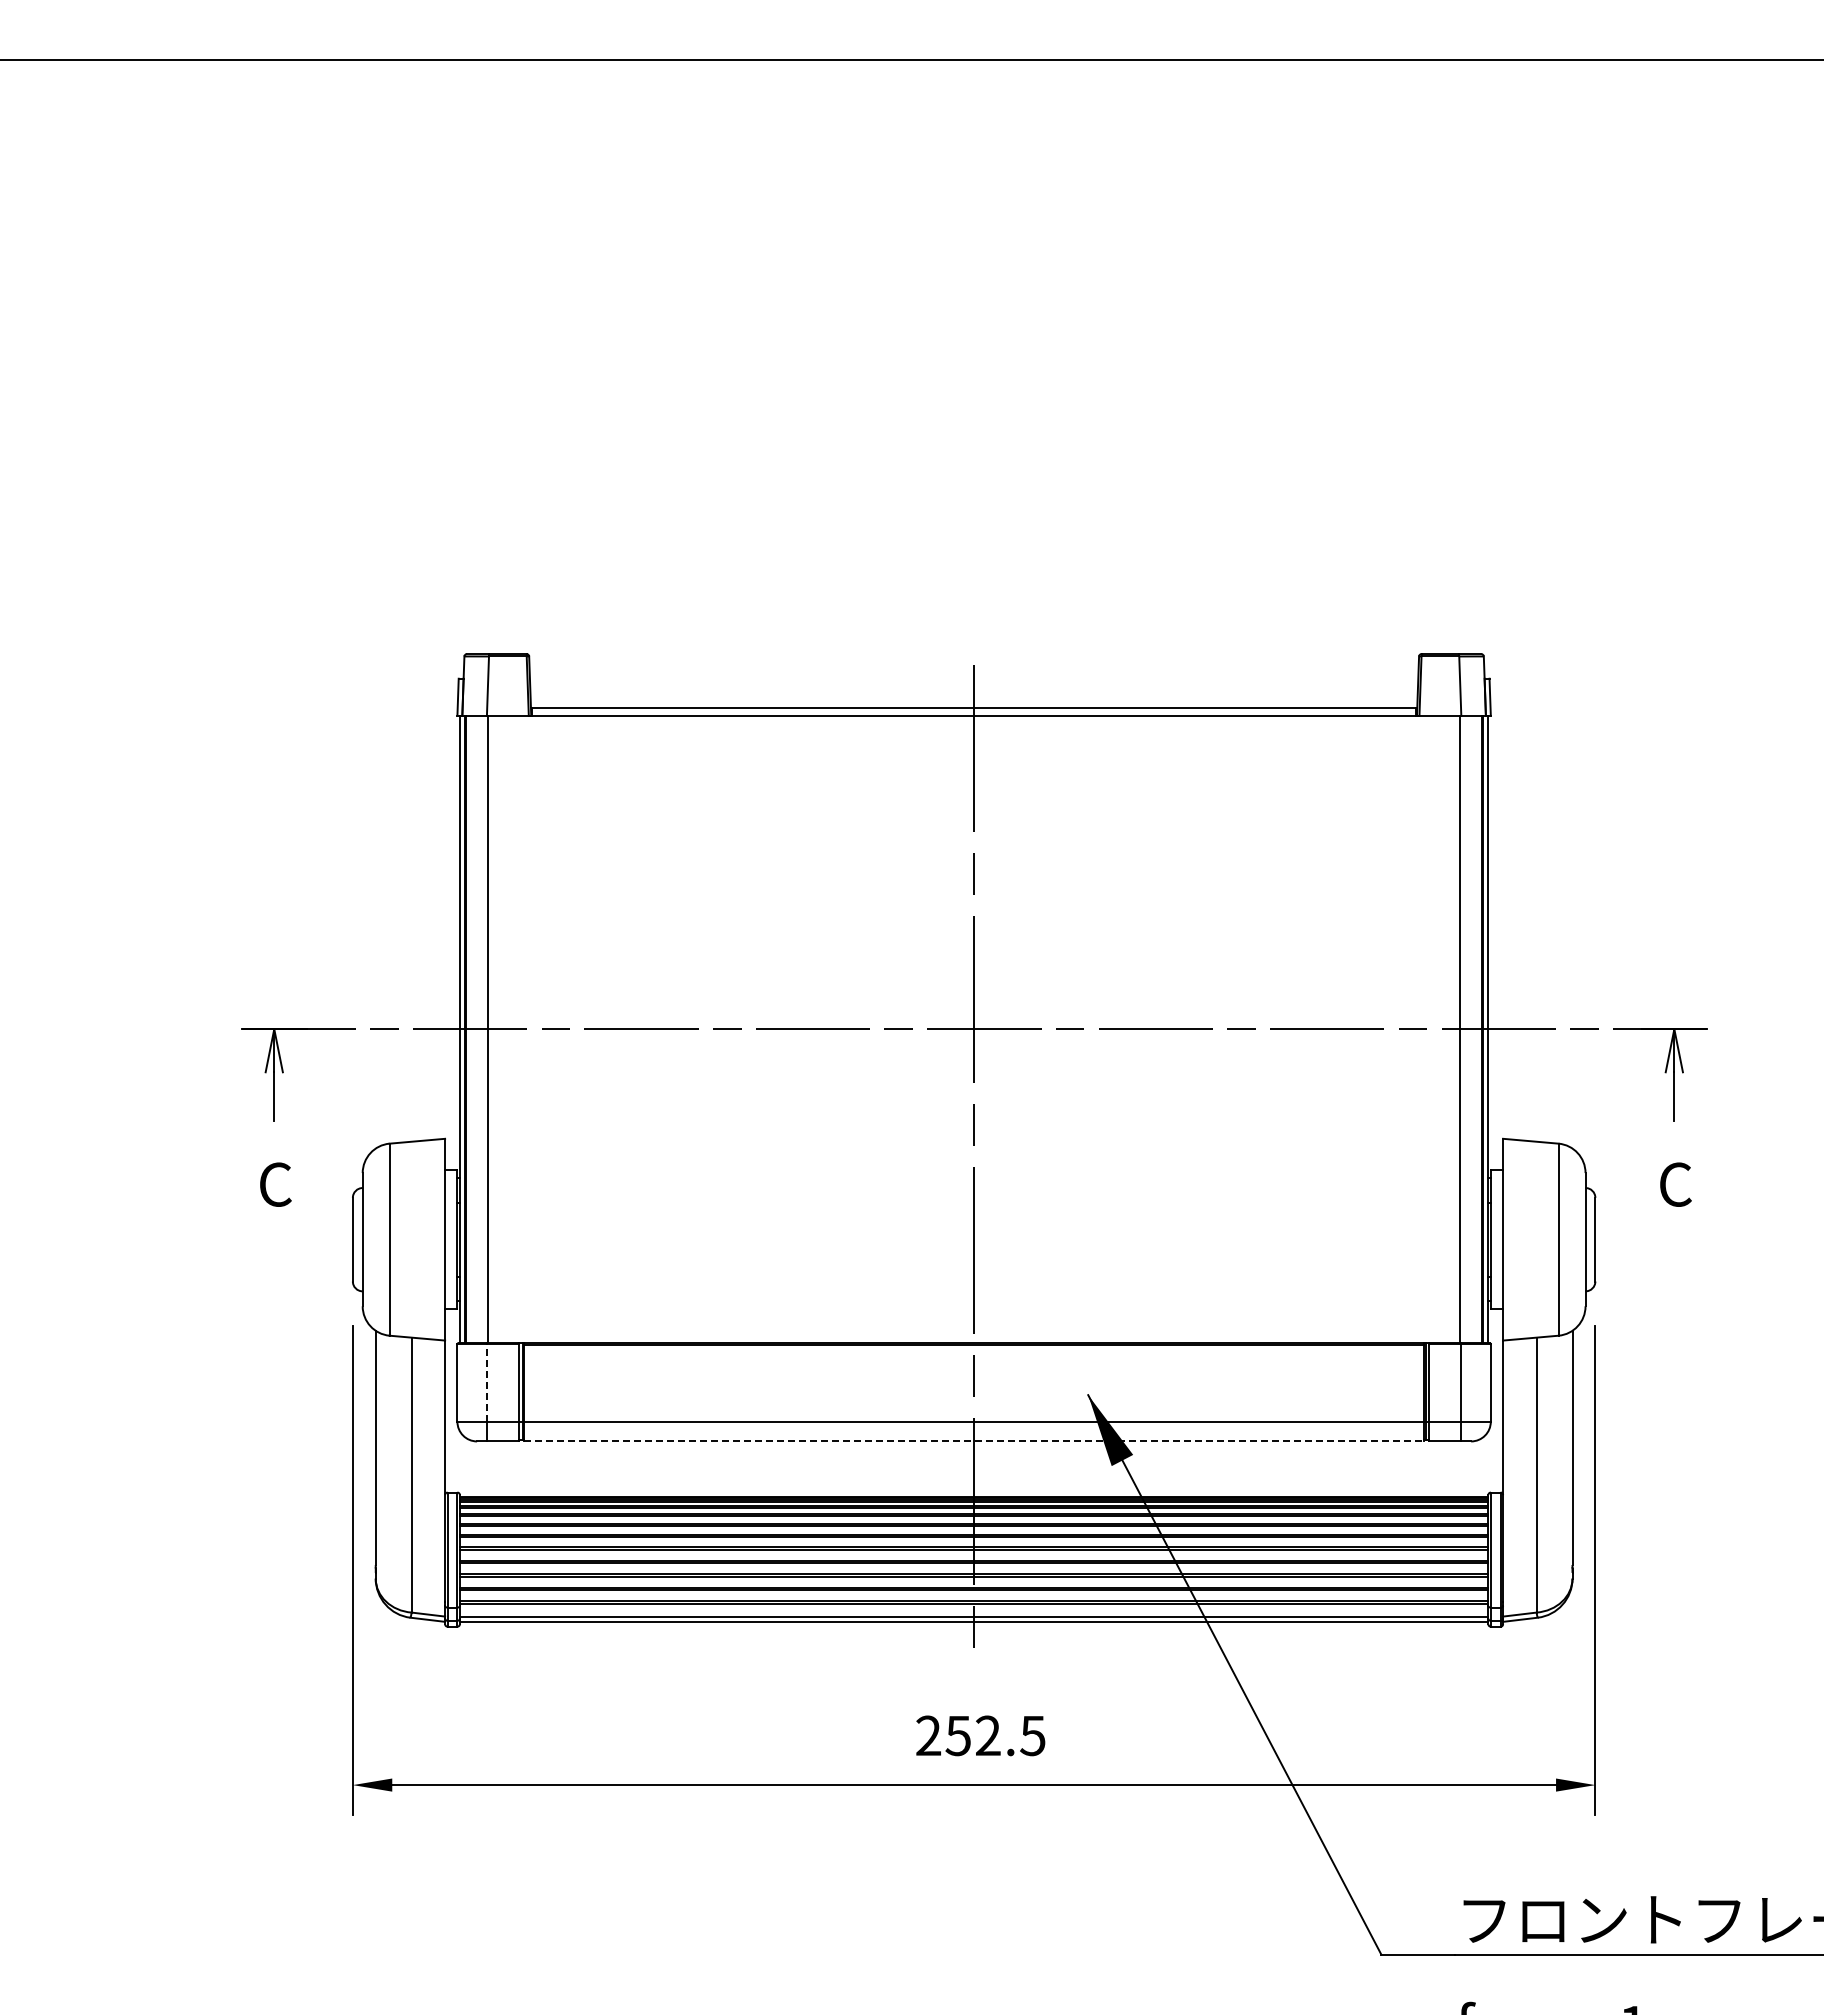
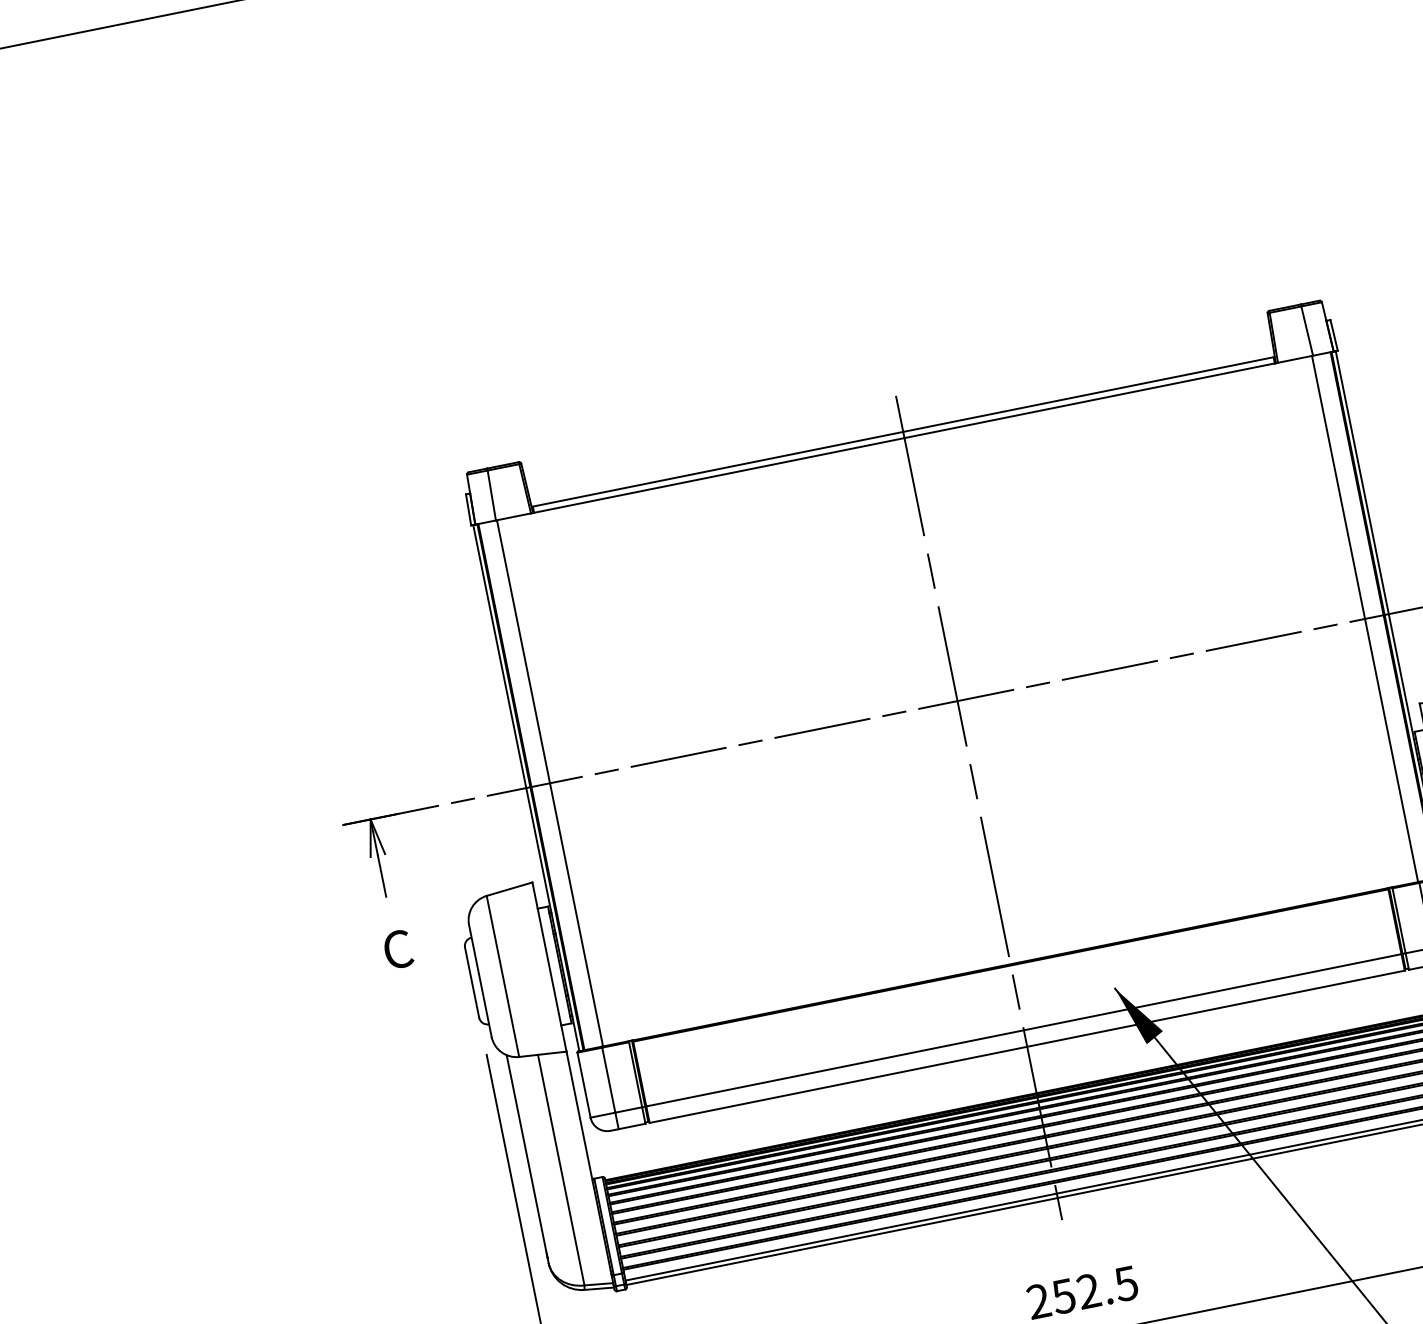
line: (486, 1383) -> (608, 1080), dashed -> solid
line: (974, 1441) -> (1027, 1046), dashed -> solid

